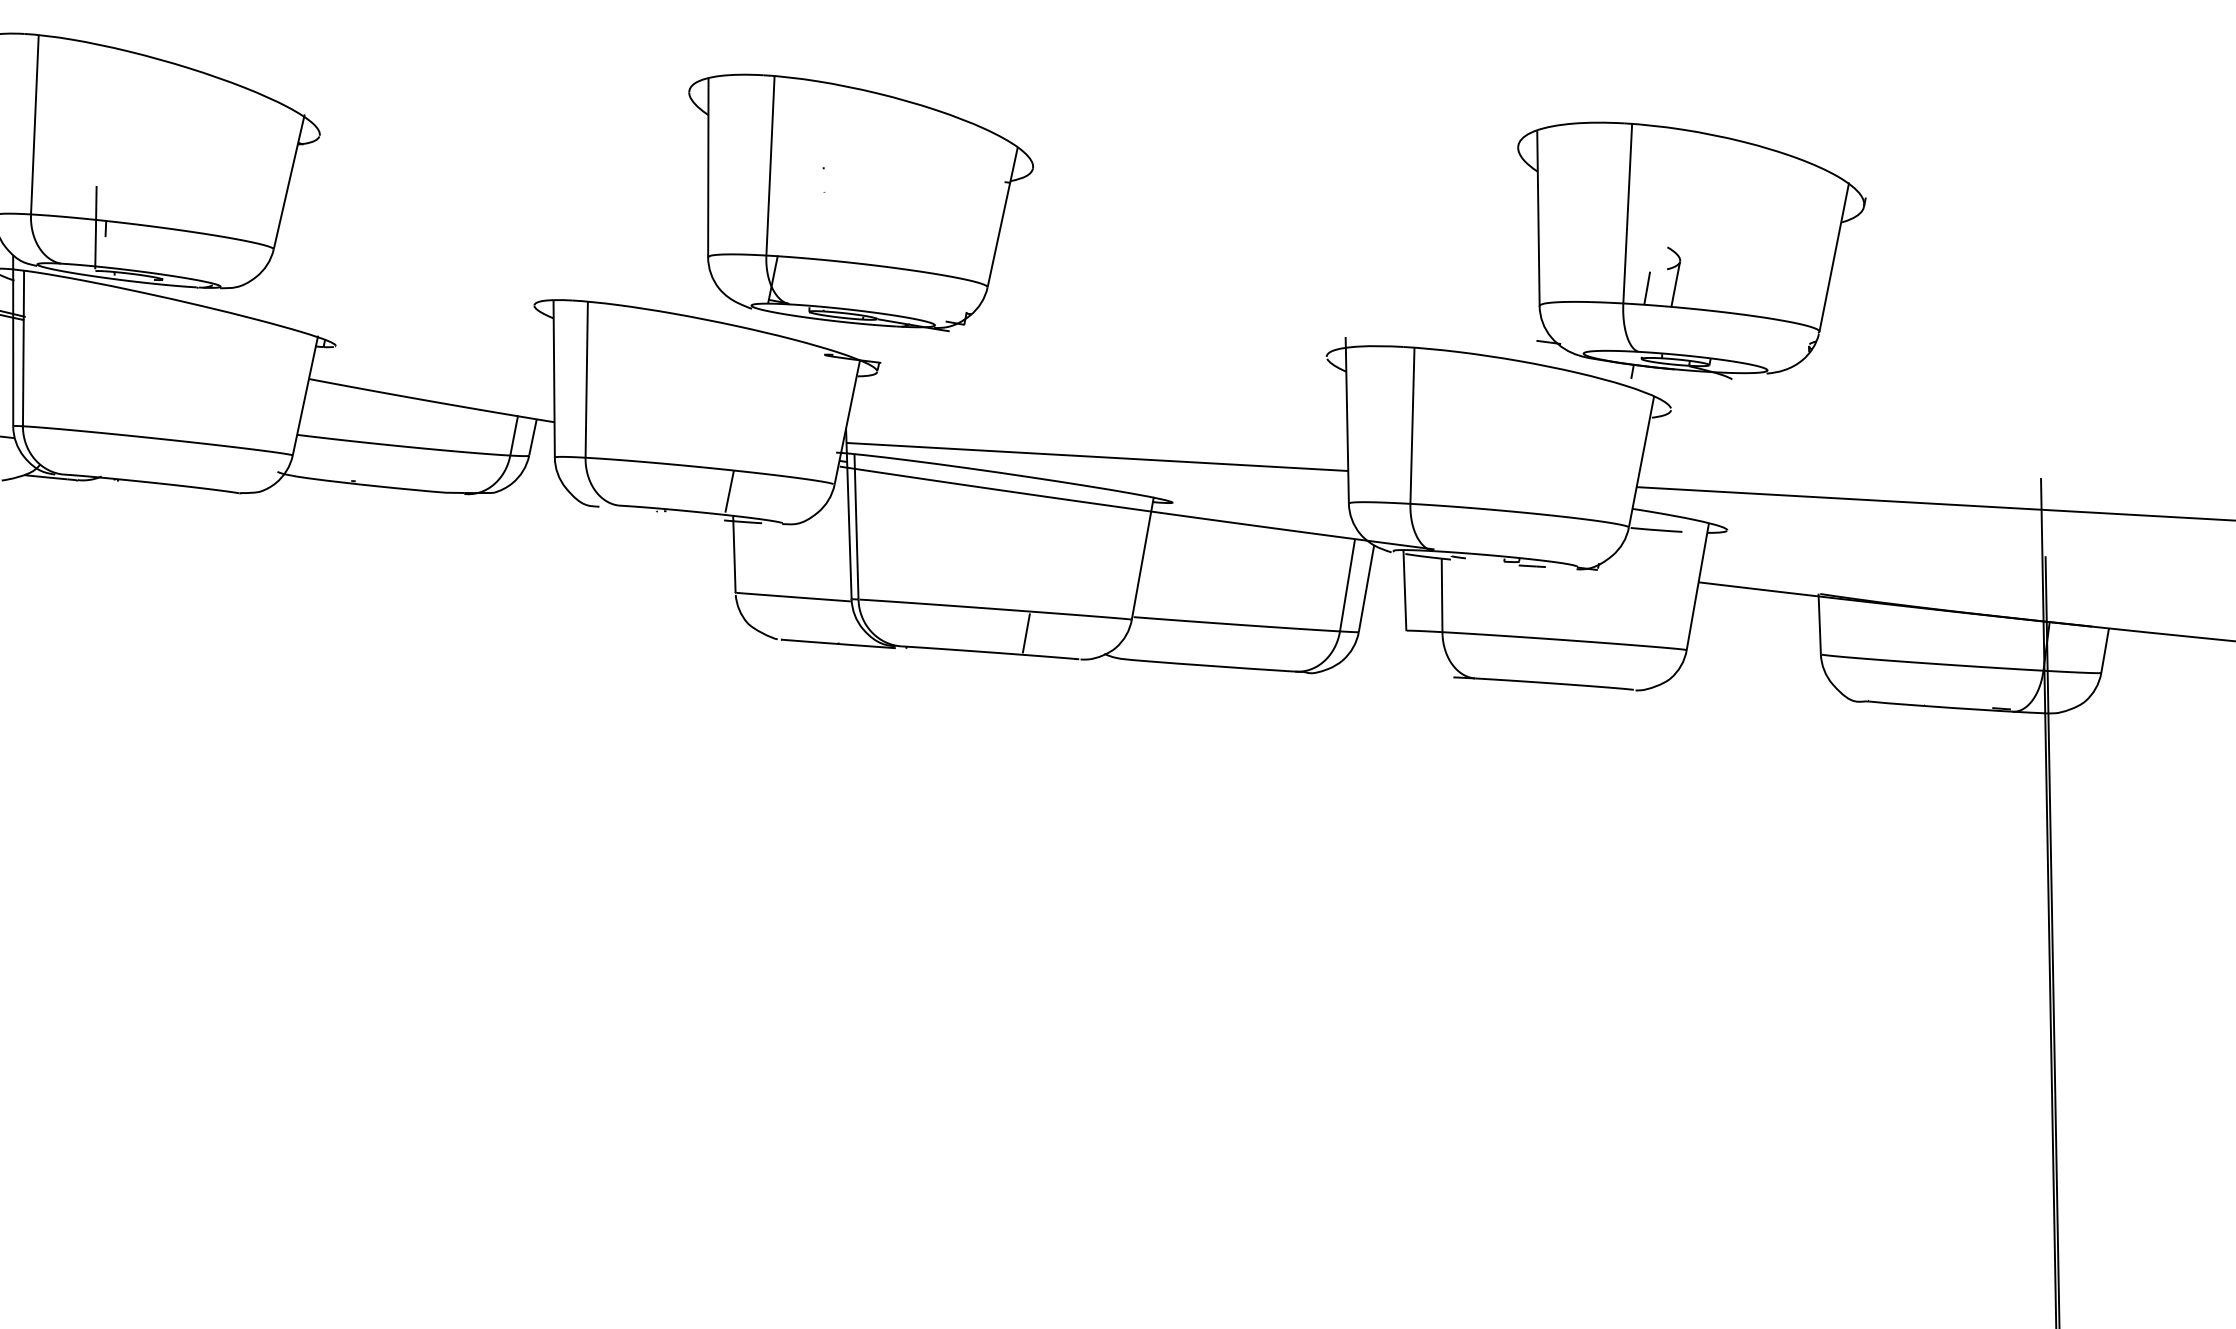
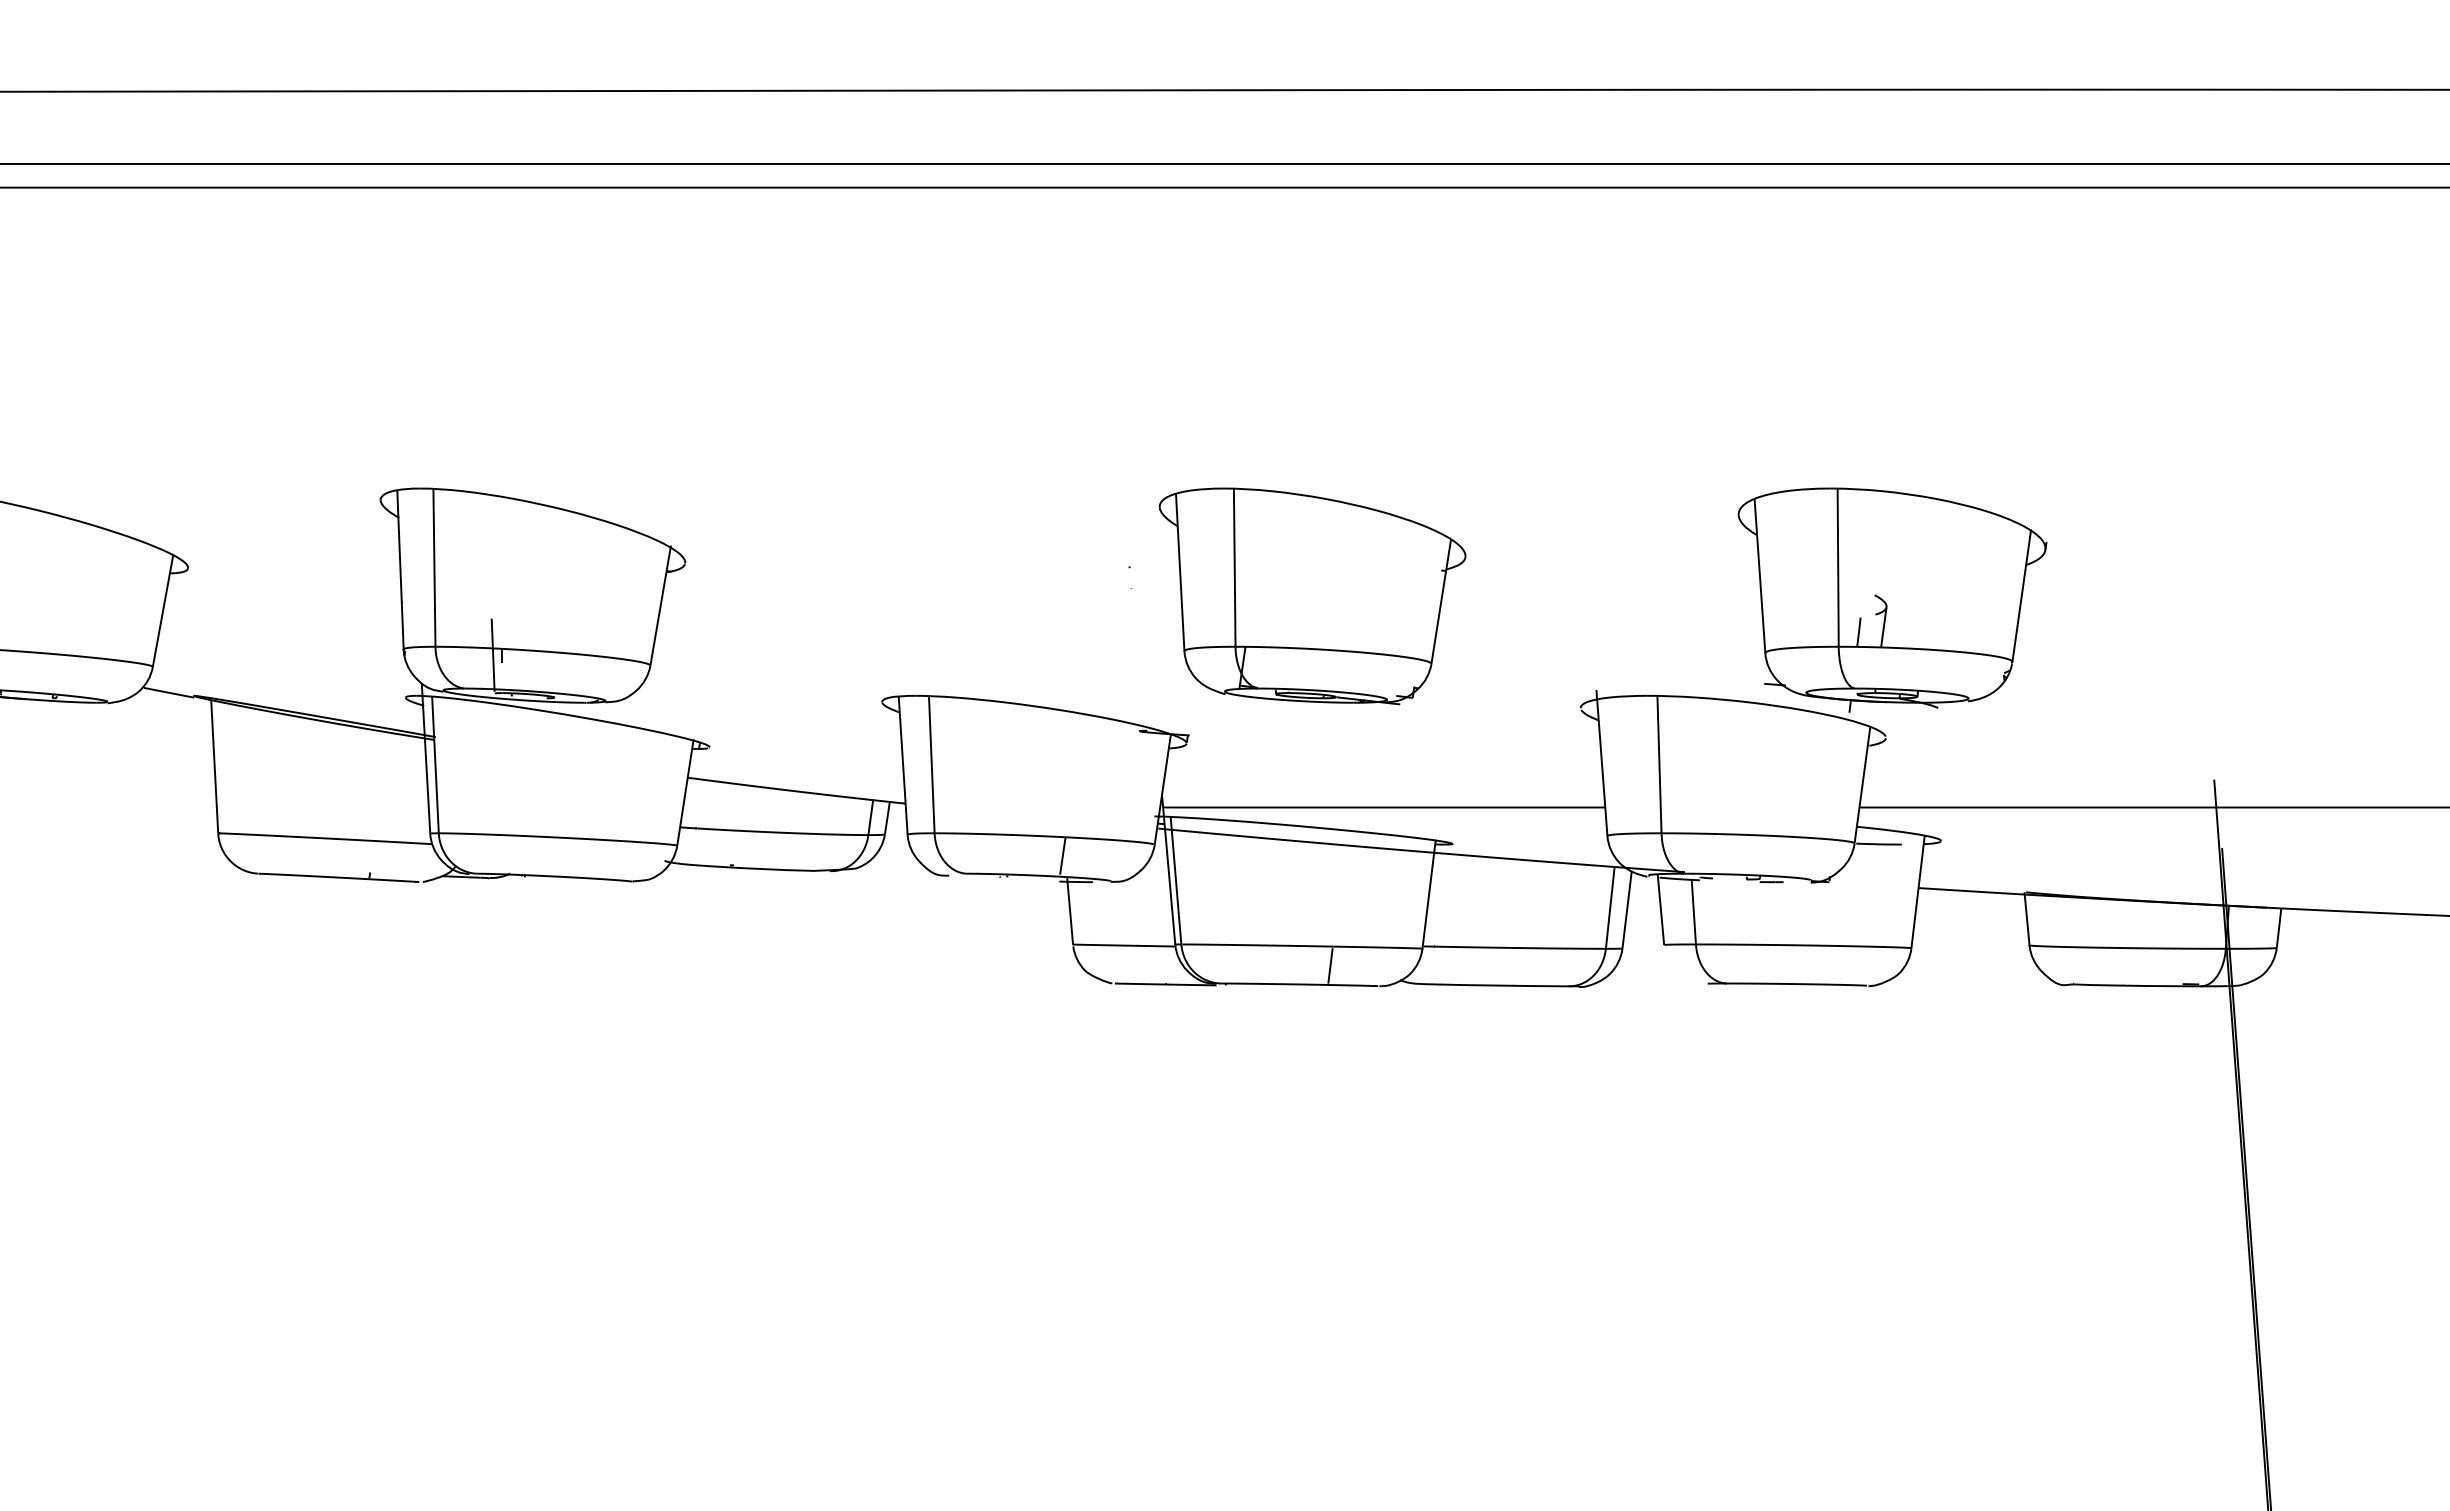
part: (856, 203) -> (1312, 596), moved

